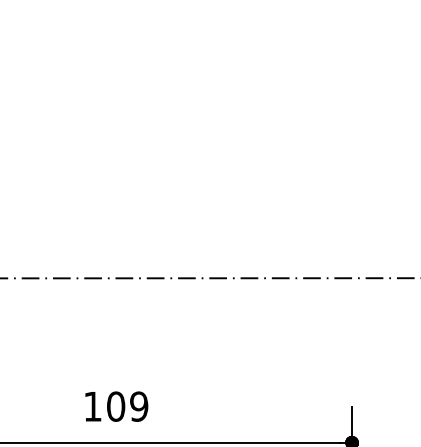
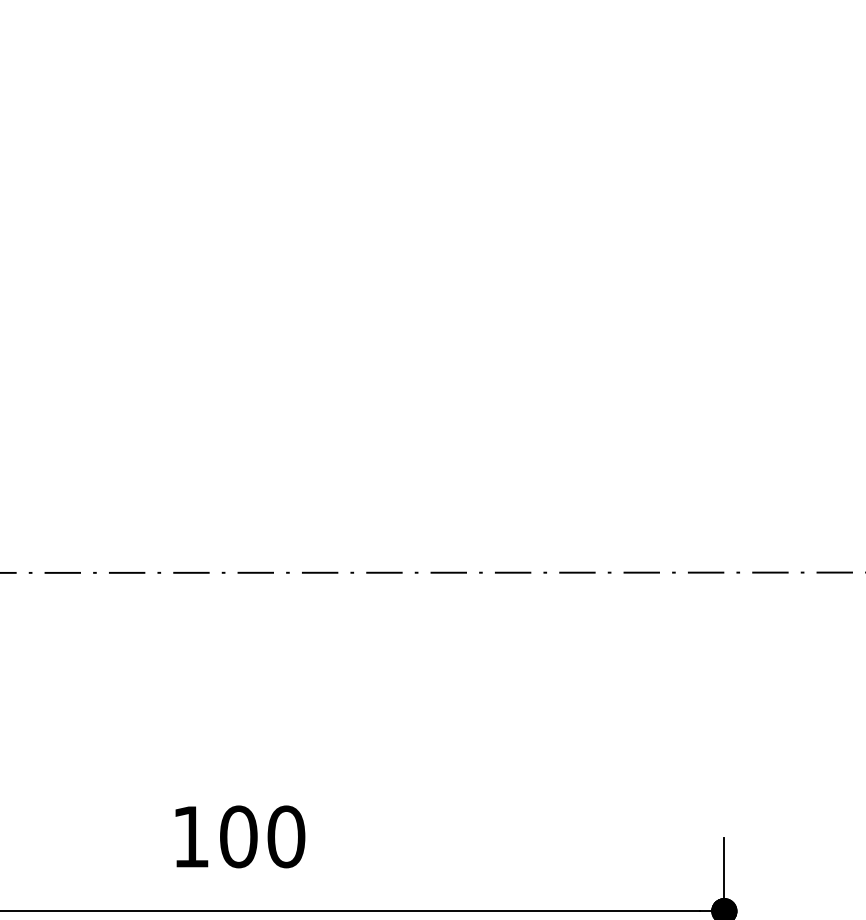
text: (139, 406) -> (286, 836), 109 -> 100

